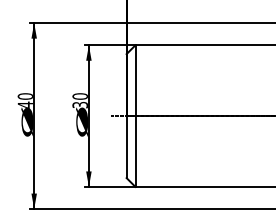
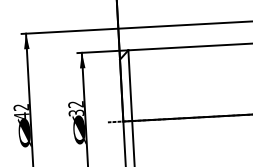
text: (24, 96) -> (20, 107), 40 -> 42
text: (79, 96) -> (75, 104), 30 -> 32

